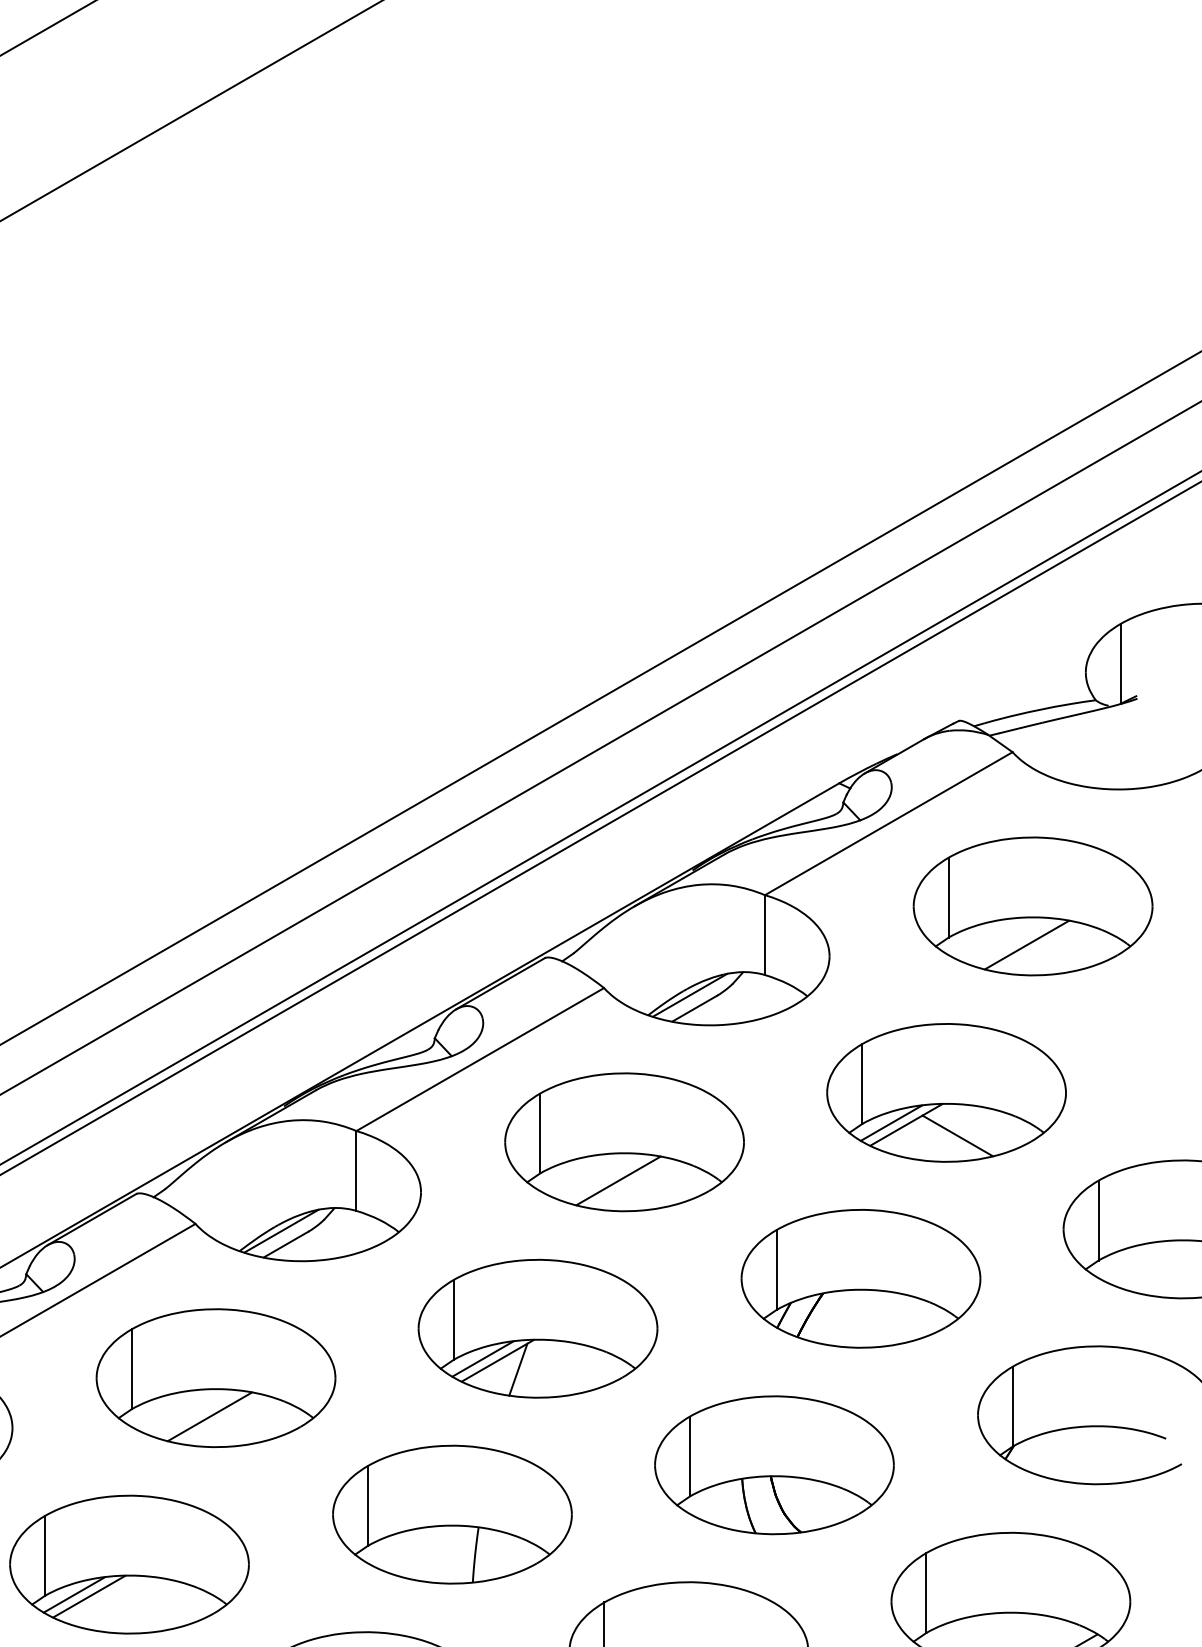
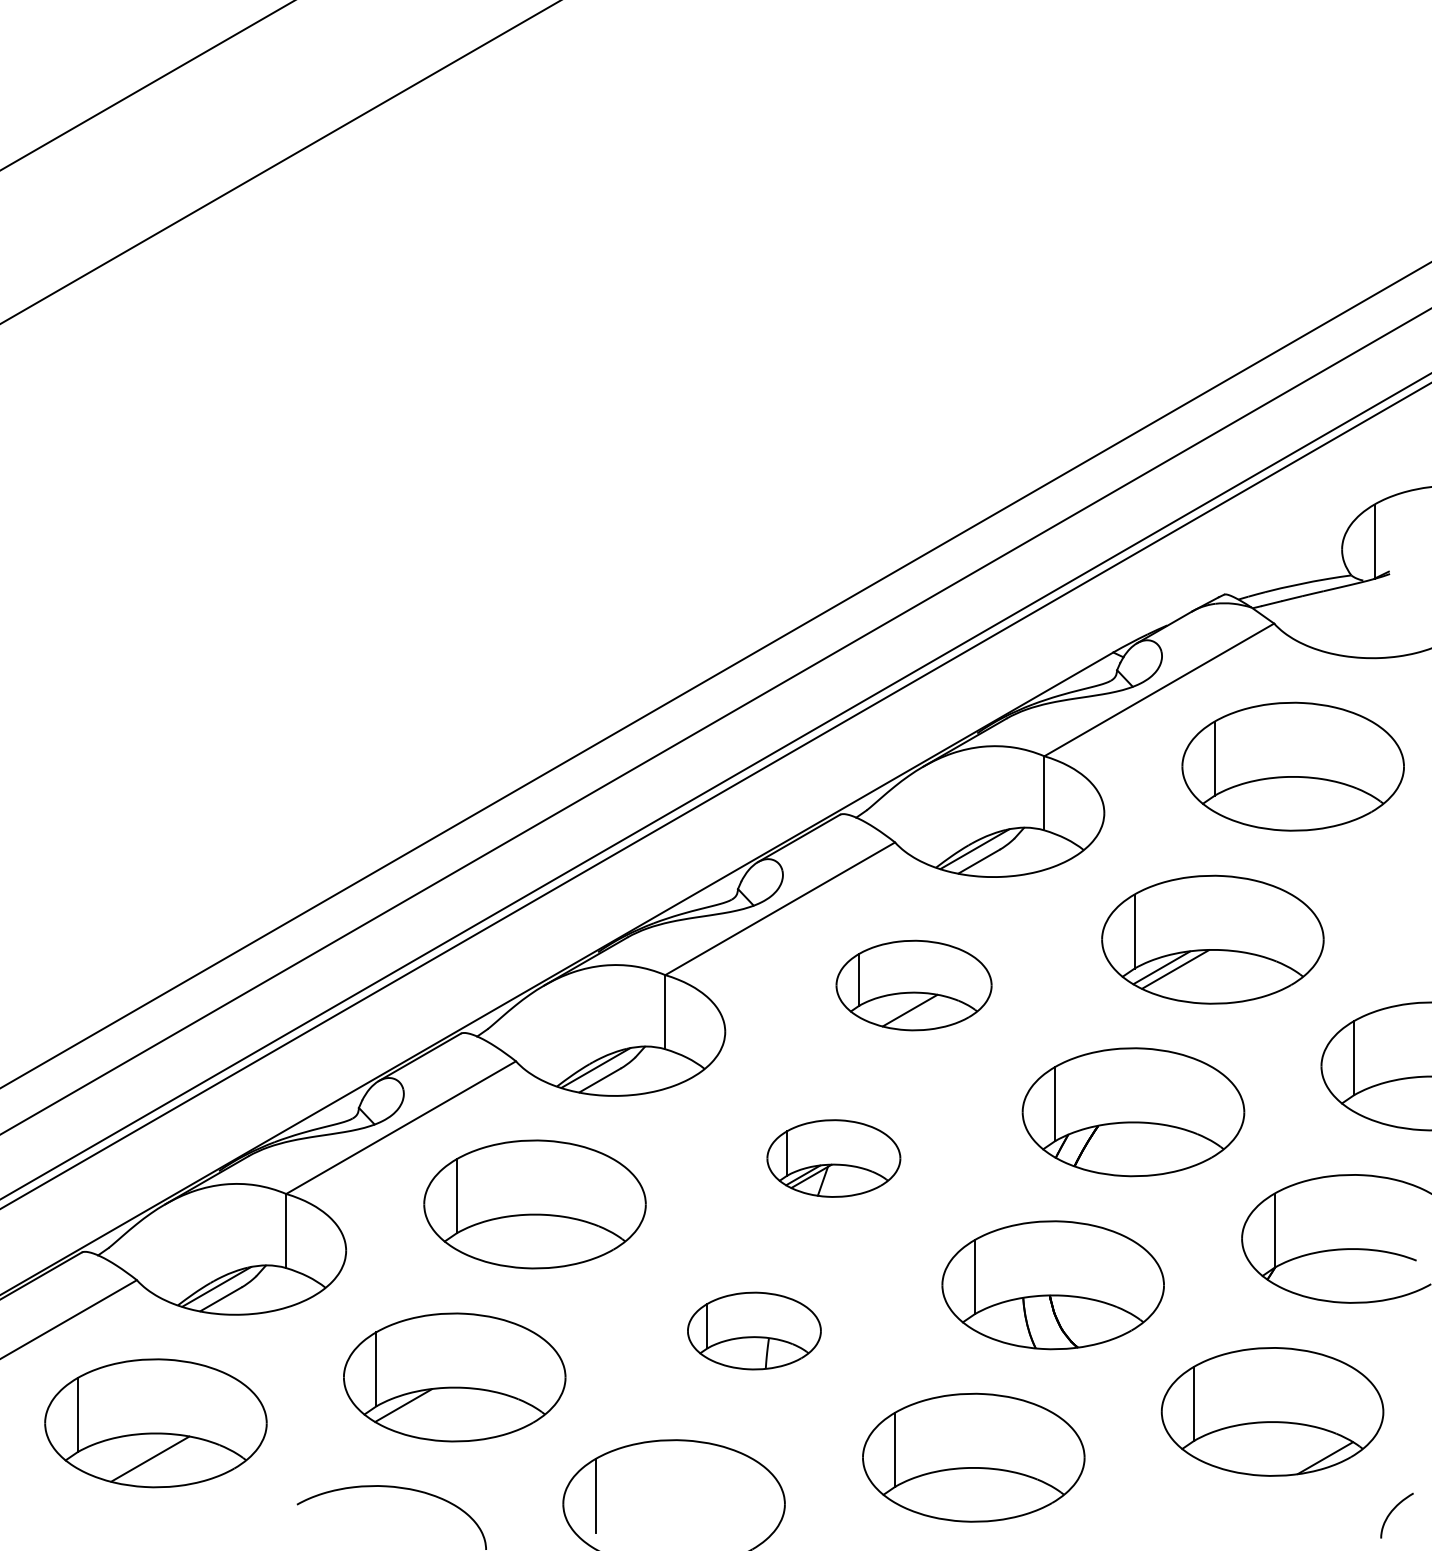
line: (1026, 944) -> (1287, 802), removed
line: (956, 1135) -> (1222, 979), removed
part: (623, 1142) -> (913, 985), size x0.7
part: (537, 1328) -> (833, 1158), size x0.6
line: (210, 1415) -> (529, 1239), removed
part: (452, 1514) -> (754, 1330), size x0.6
line: (89, 1595) -> (417, 1406), removed

